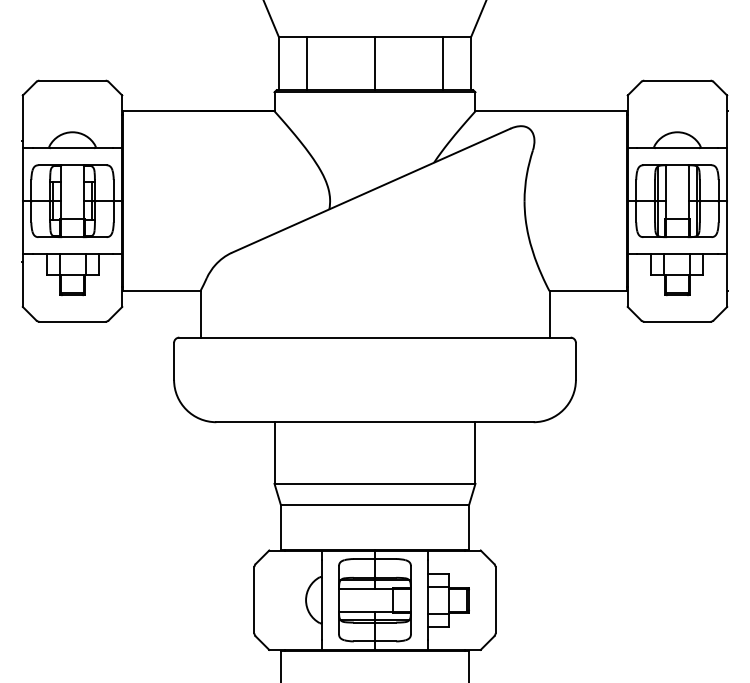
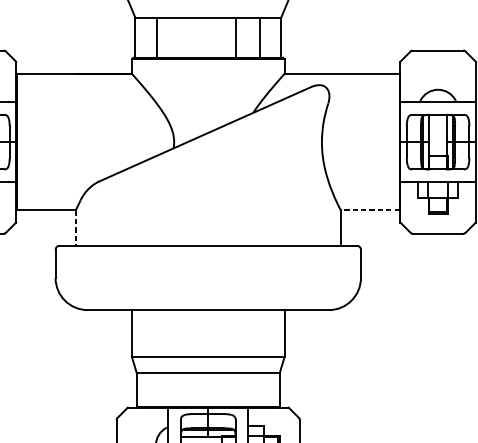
line: (375, 63) -> (236, 37), moved
line: (588, 291) -> (370, 210), solid -> dashed
line: (200, 314) -> (75, 228), solid -> dashed

